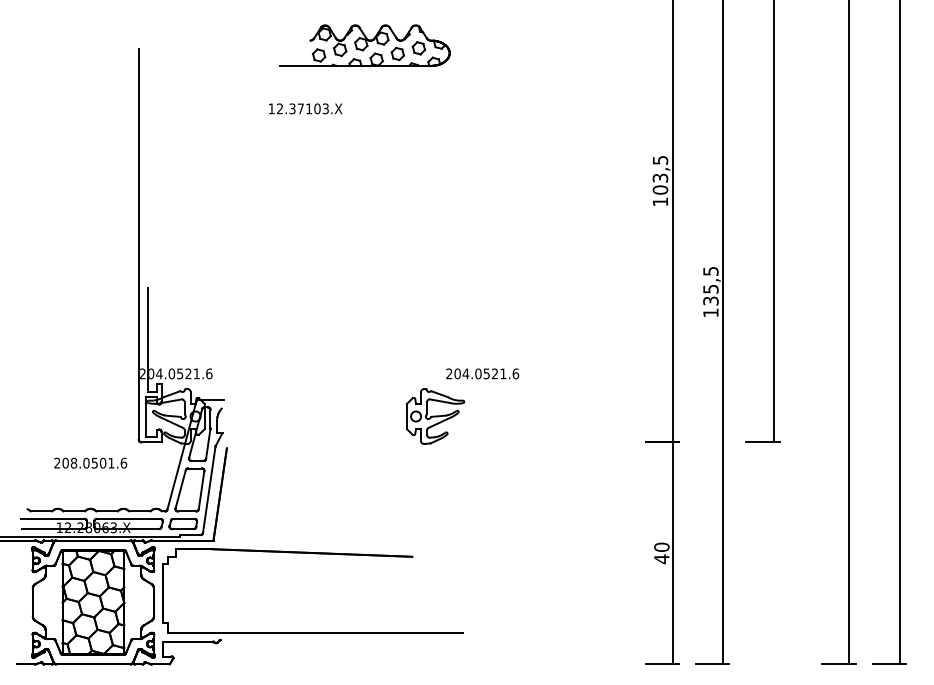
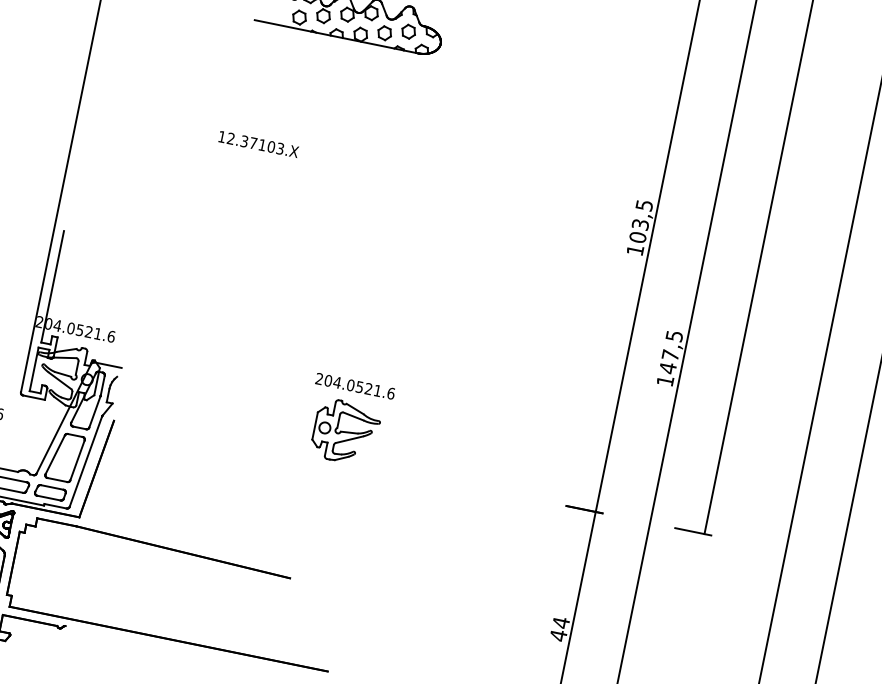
text: (305, 108) -> (258, 143), moved
text: (710, 295) -> (668, 362), 135,5 -> 147,5
text: (482, 373) -> (355, 385), moved
text: (661, 547) -> (560, 622), 40 -> 44

